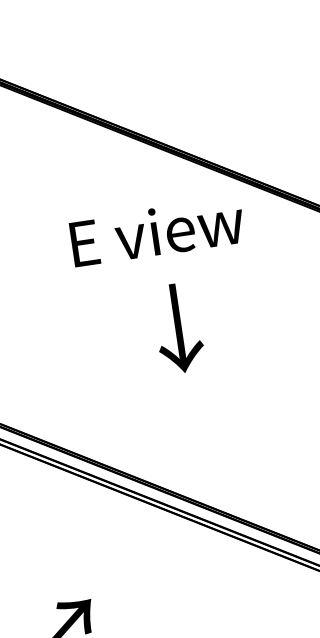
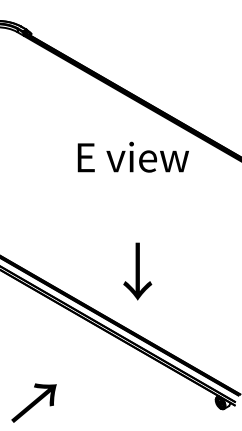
text: (178, 328) -> (137, 271), moved

